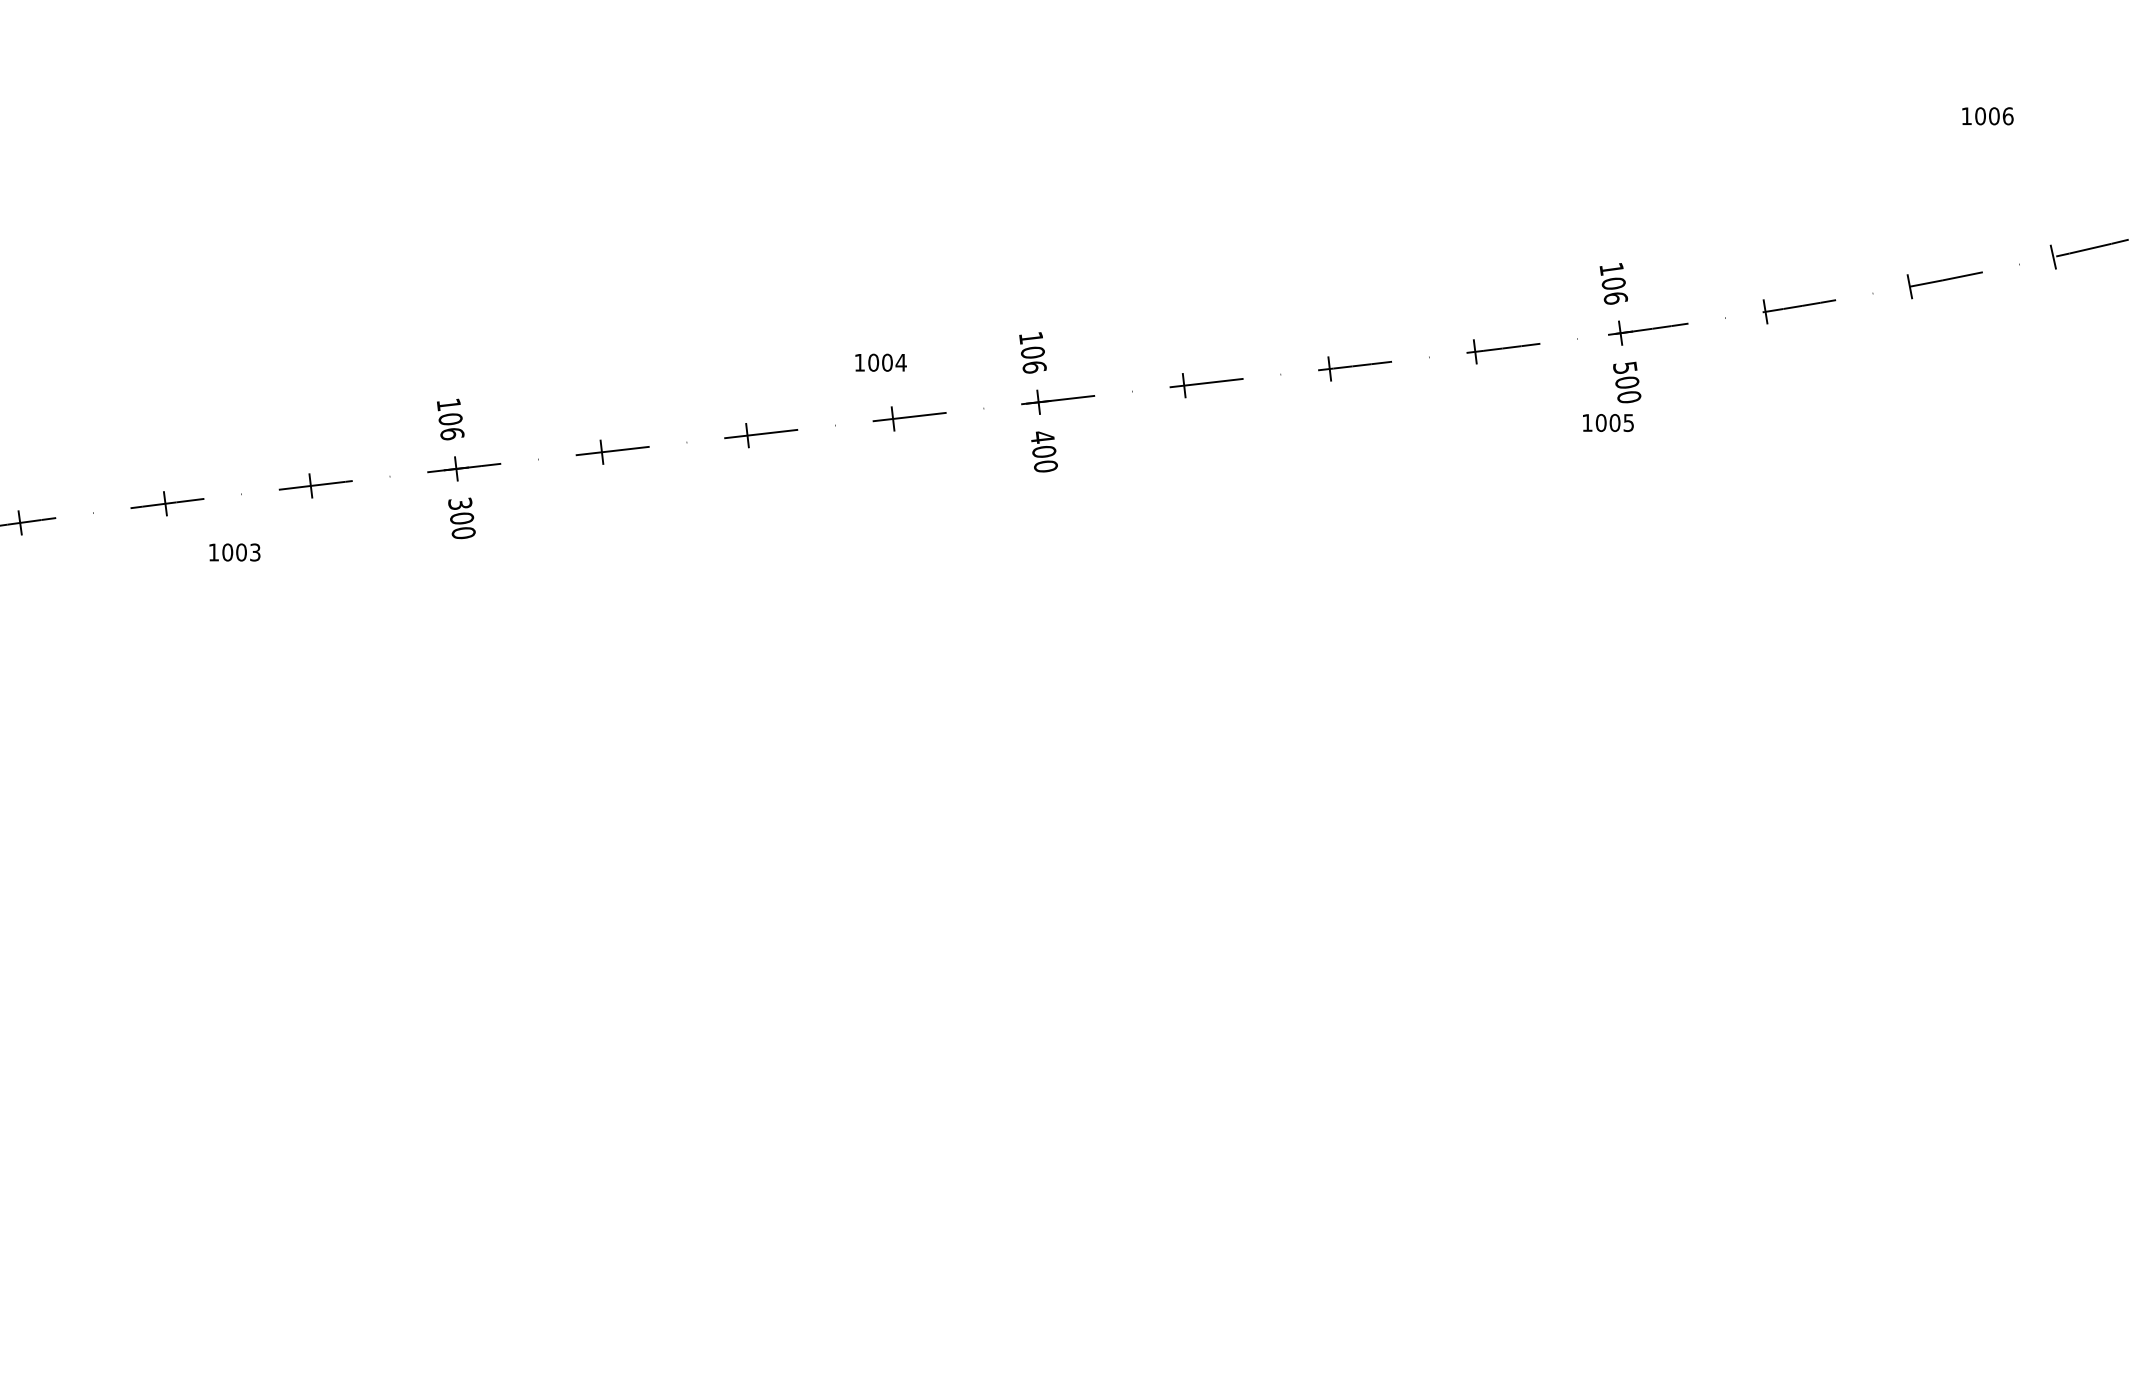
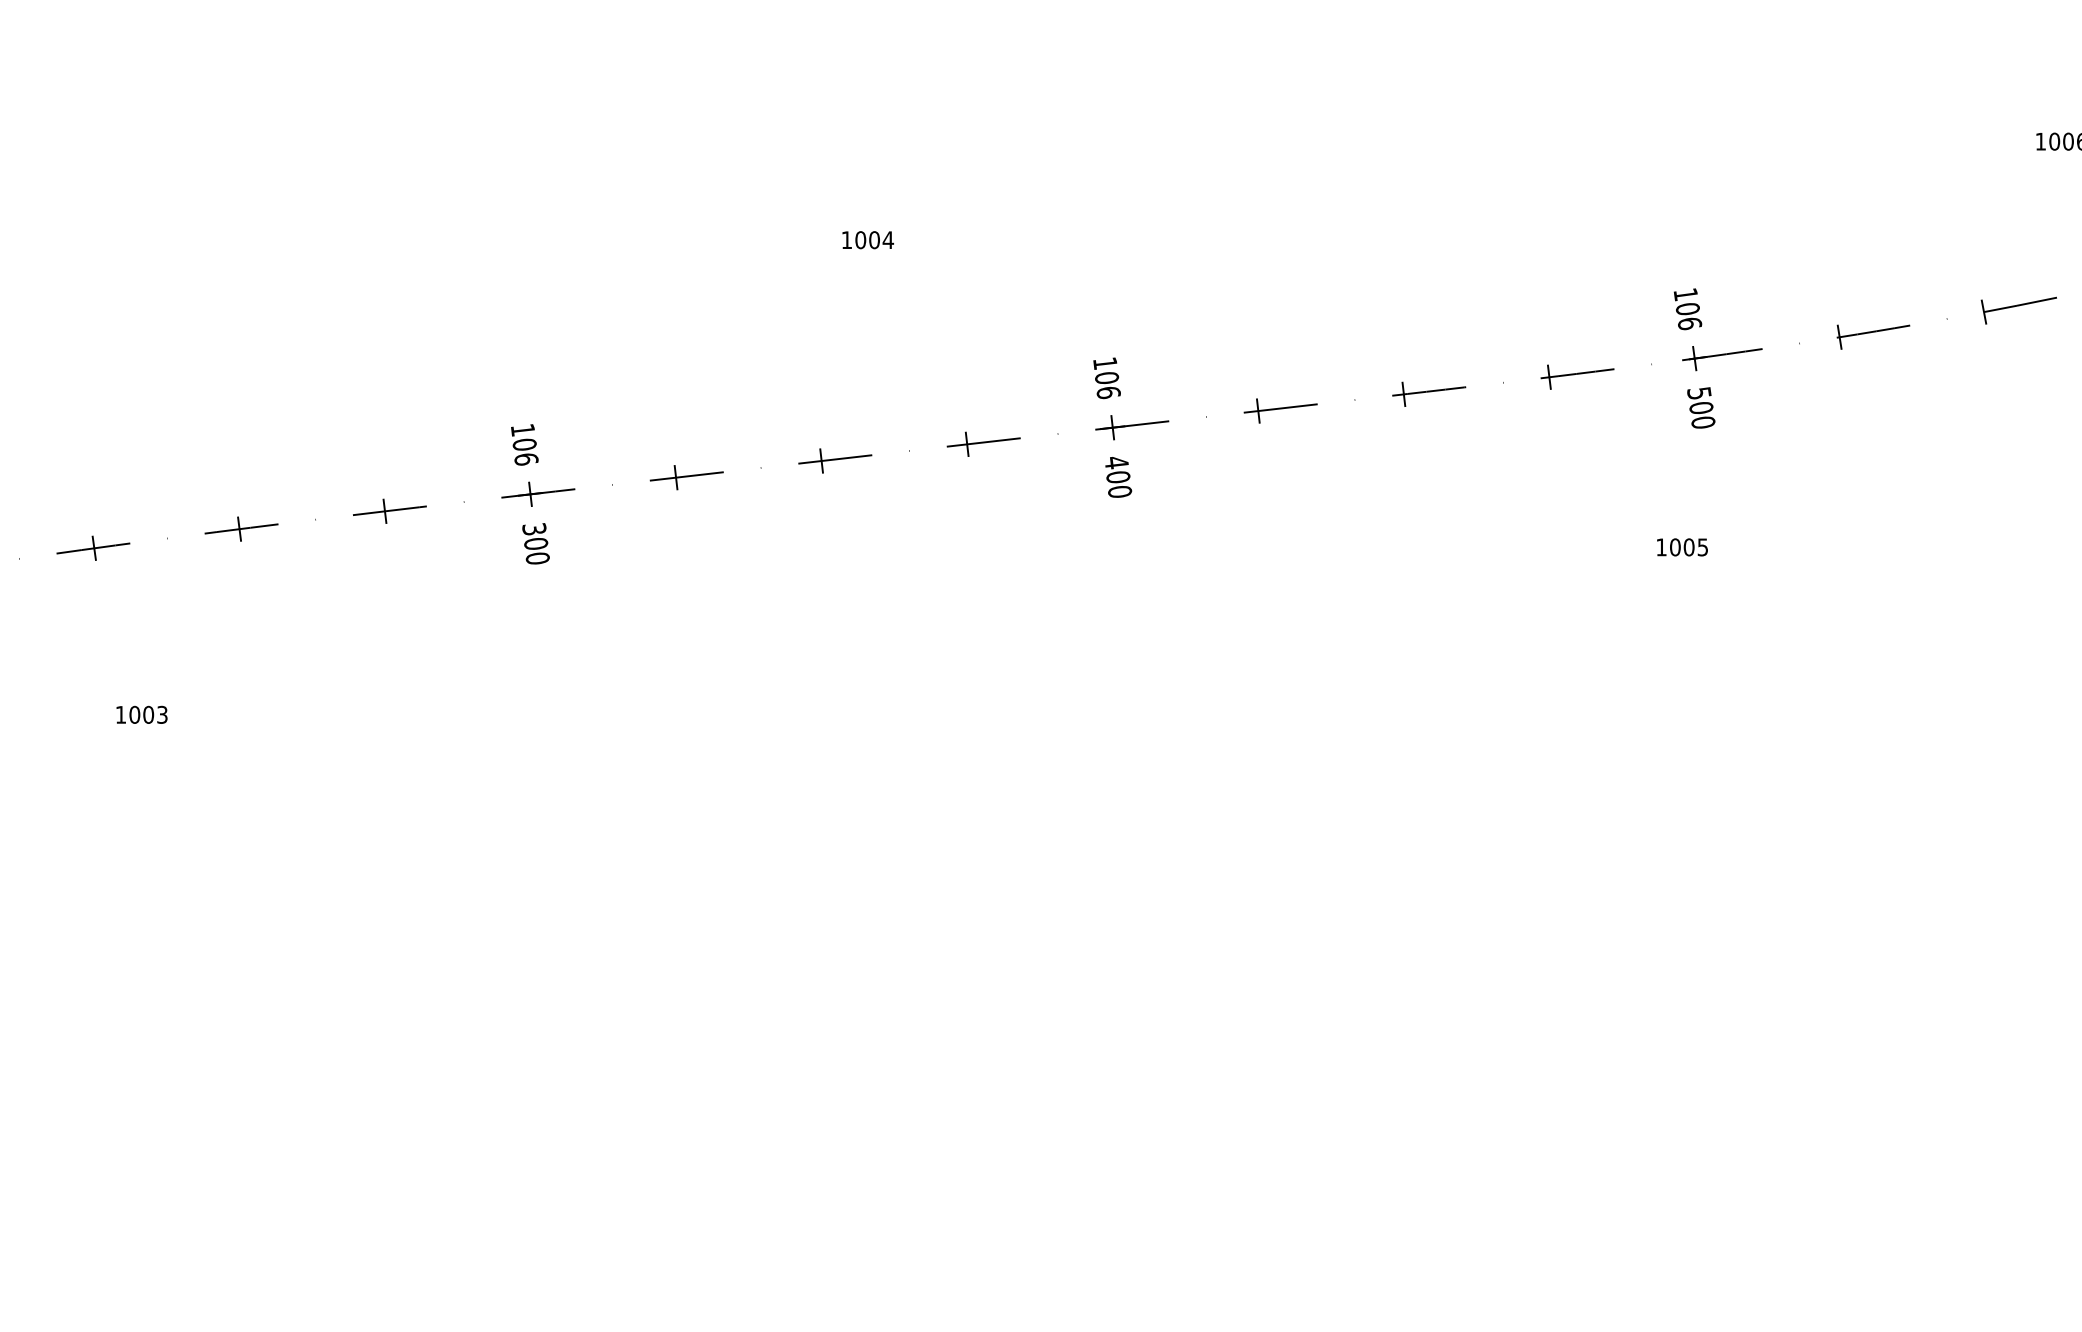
text: (880, 362) -> (867, 239), moved
text: (1608, 422) -> (1682, 546), moved
text: (234, 552) -> (141, 714), moved

